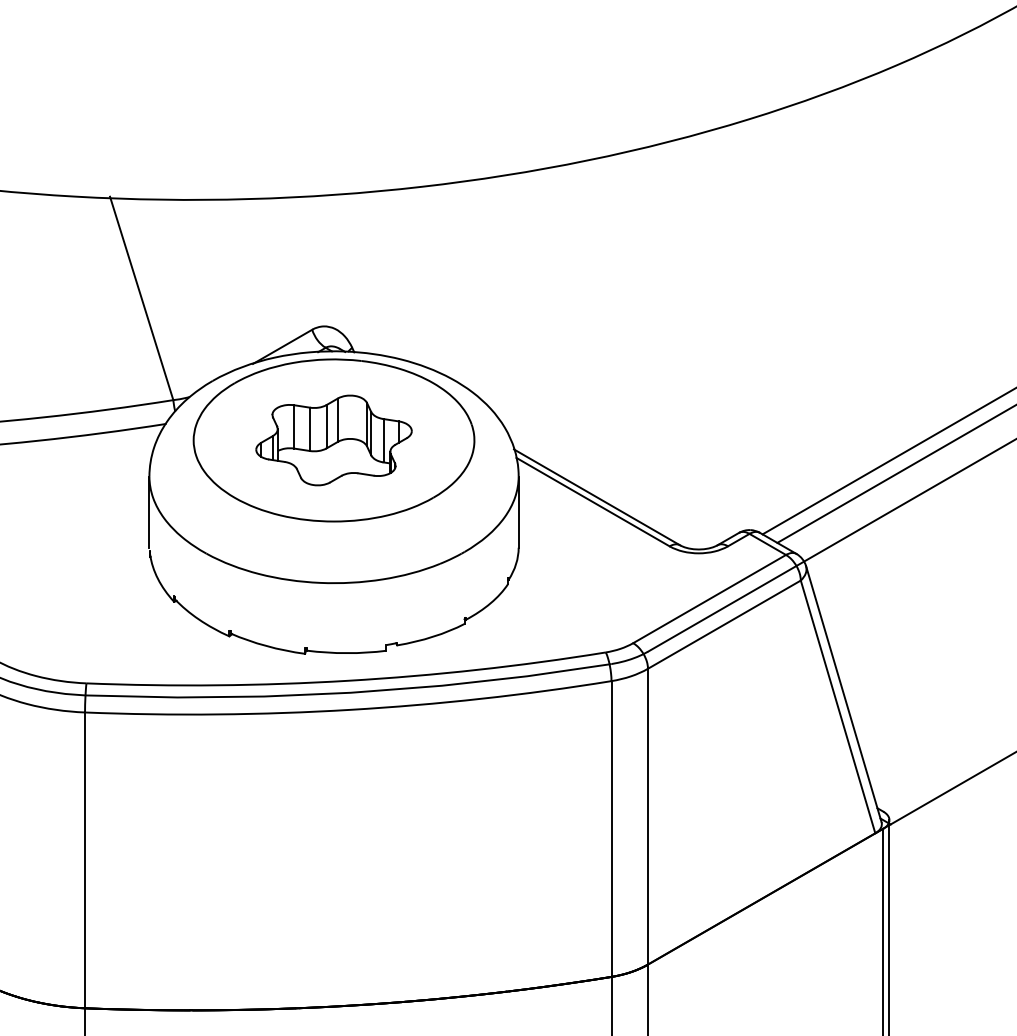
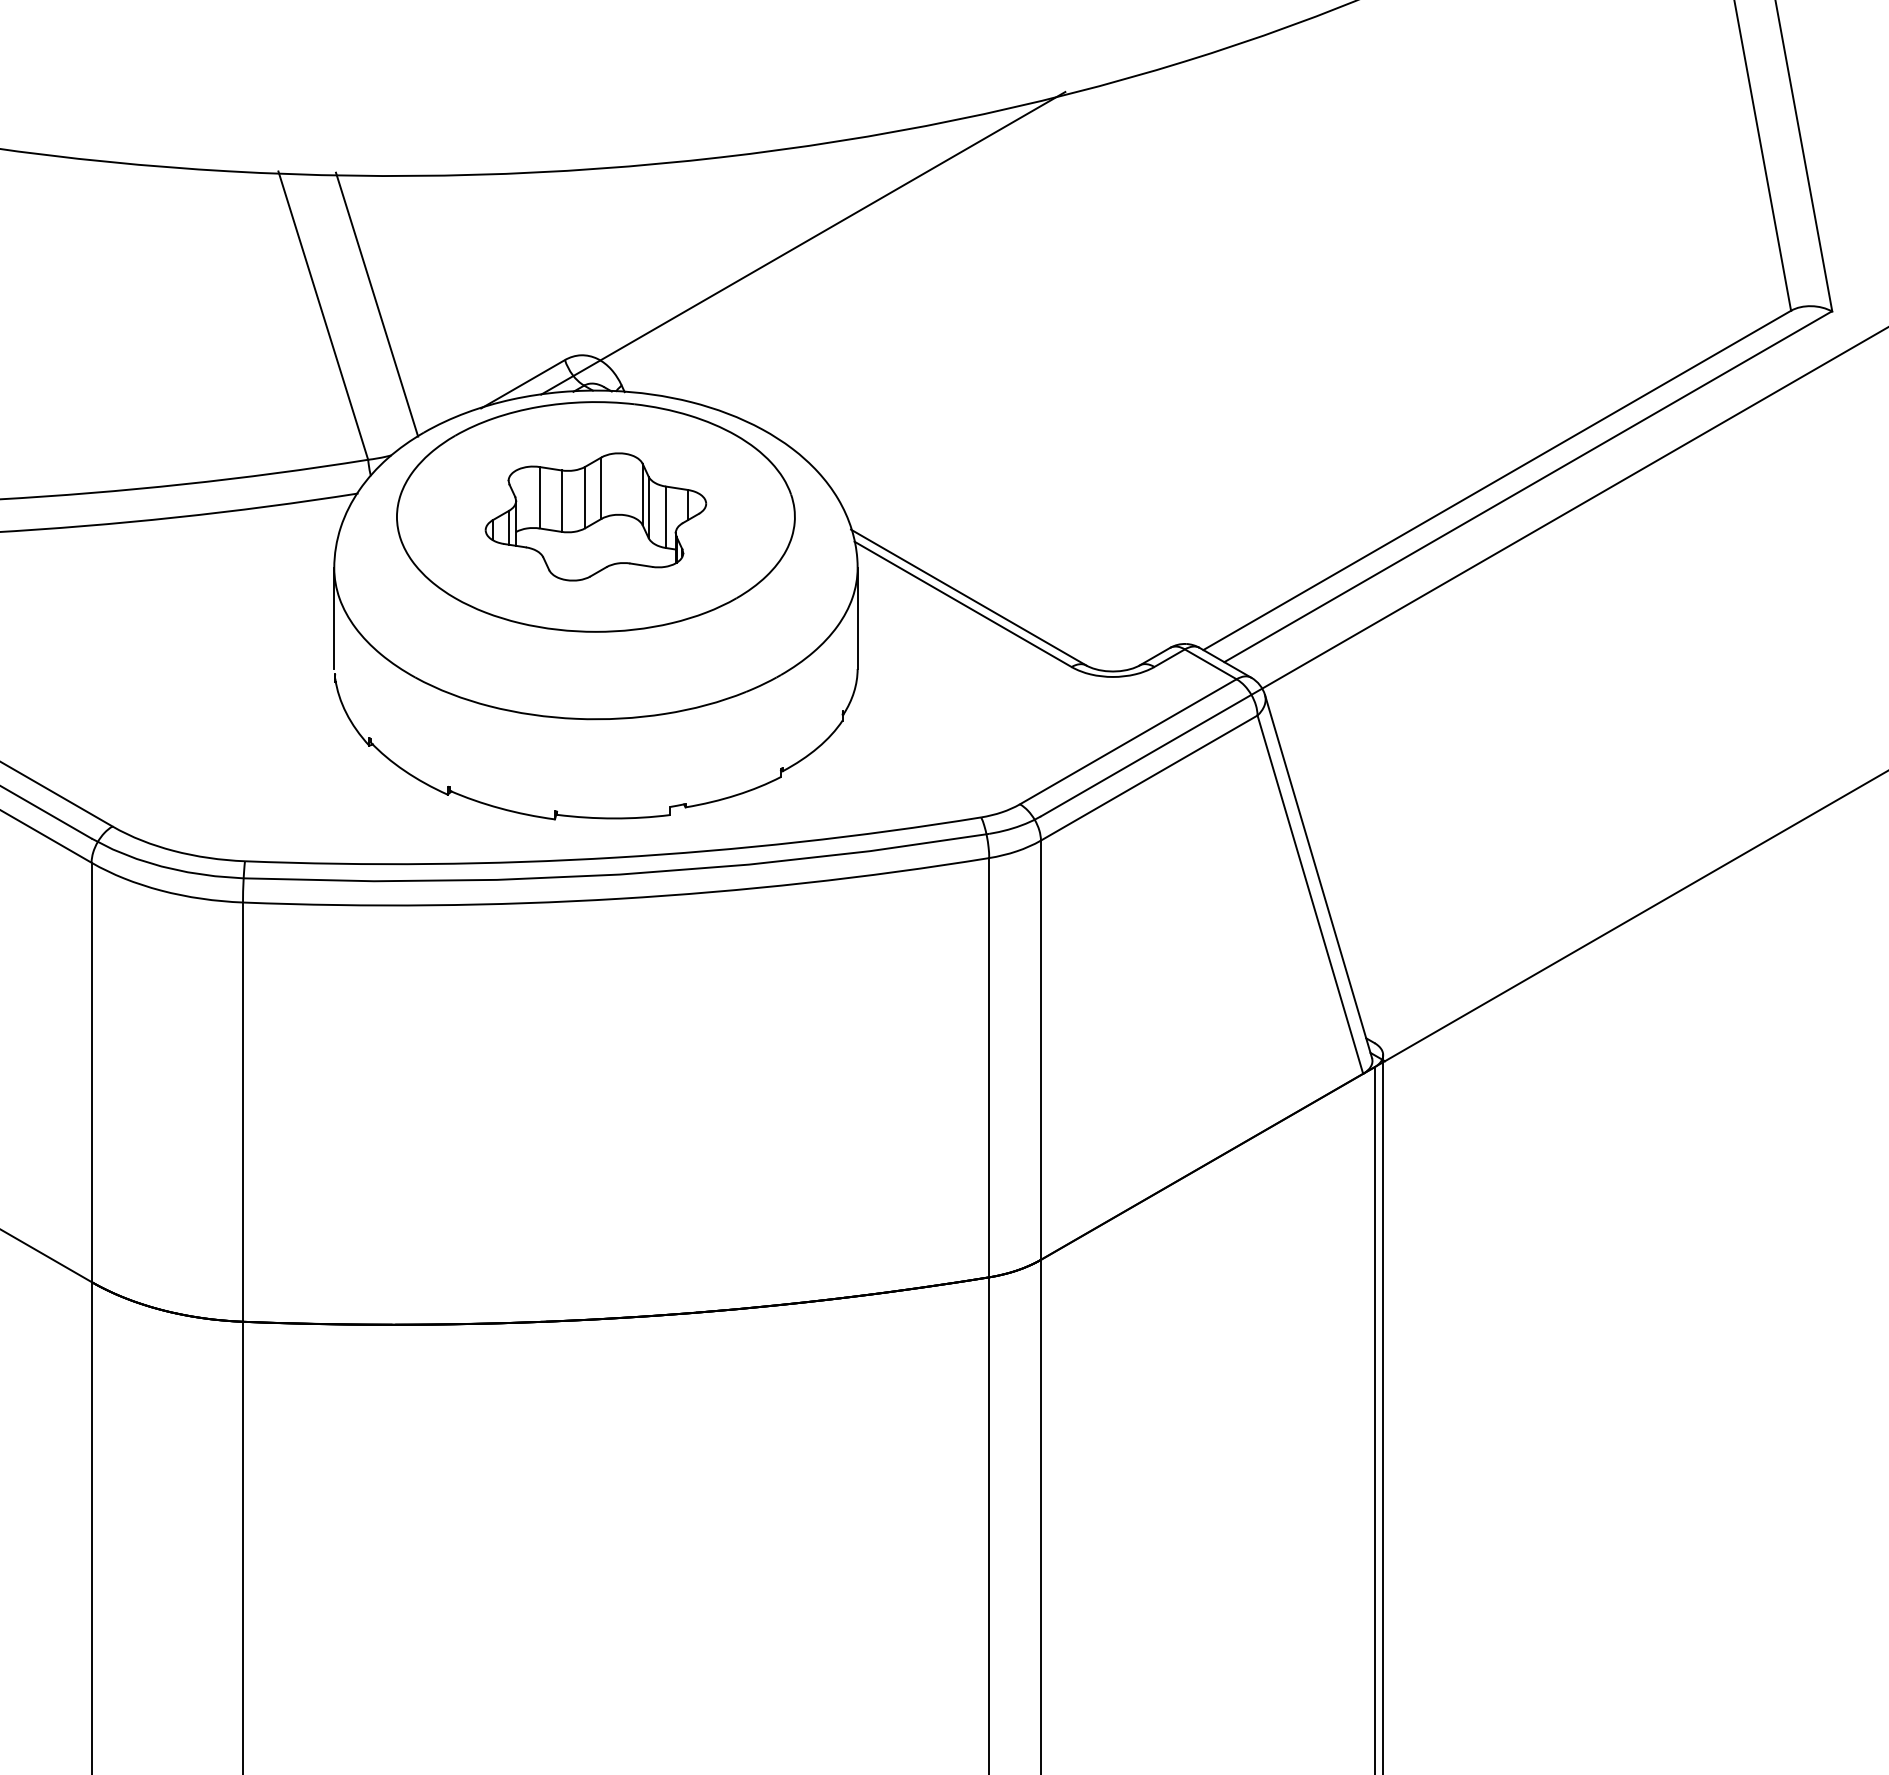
line: (480, 247) -> (803, 243), added
line: (179, 290) -> (377, 304), added

